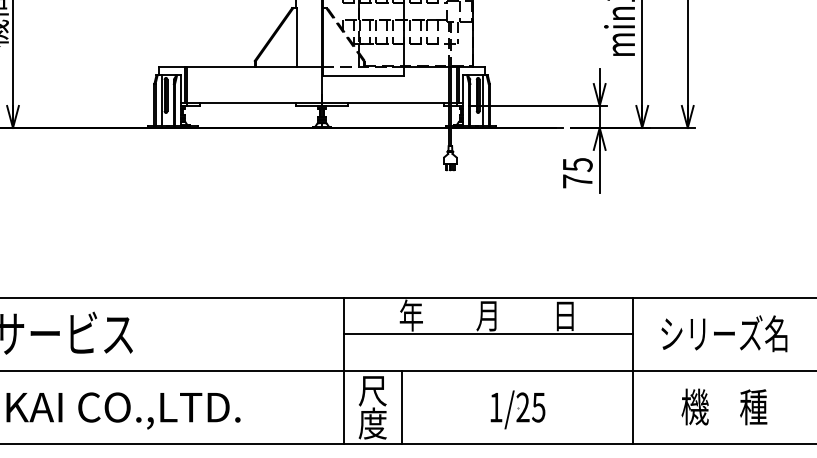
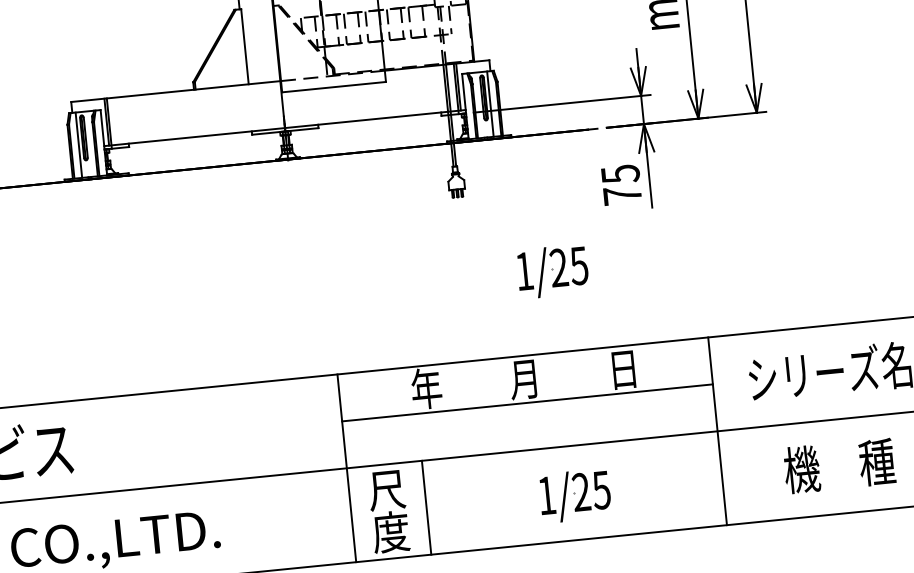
part: (517, 234) -> (552, 271), added

